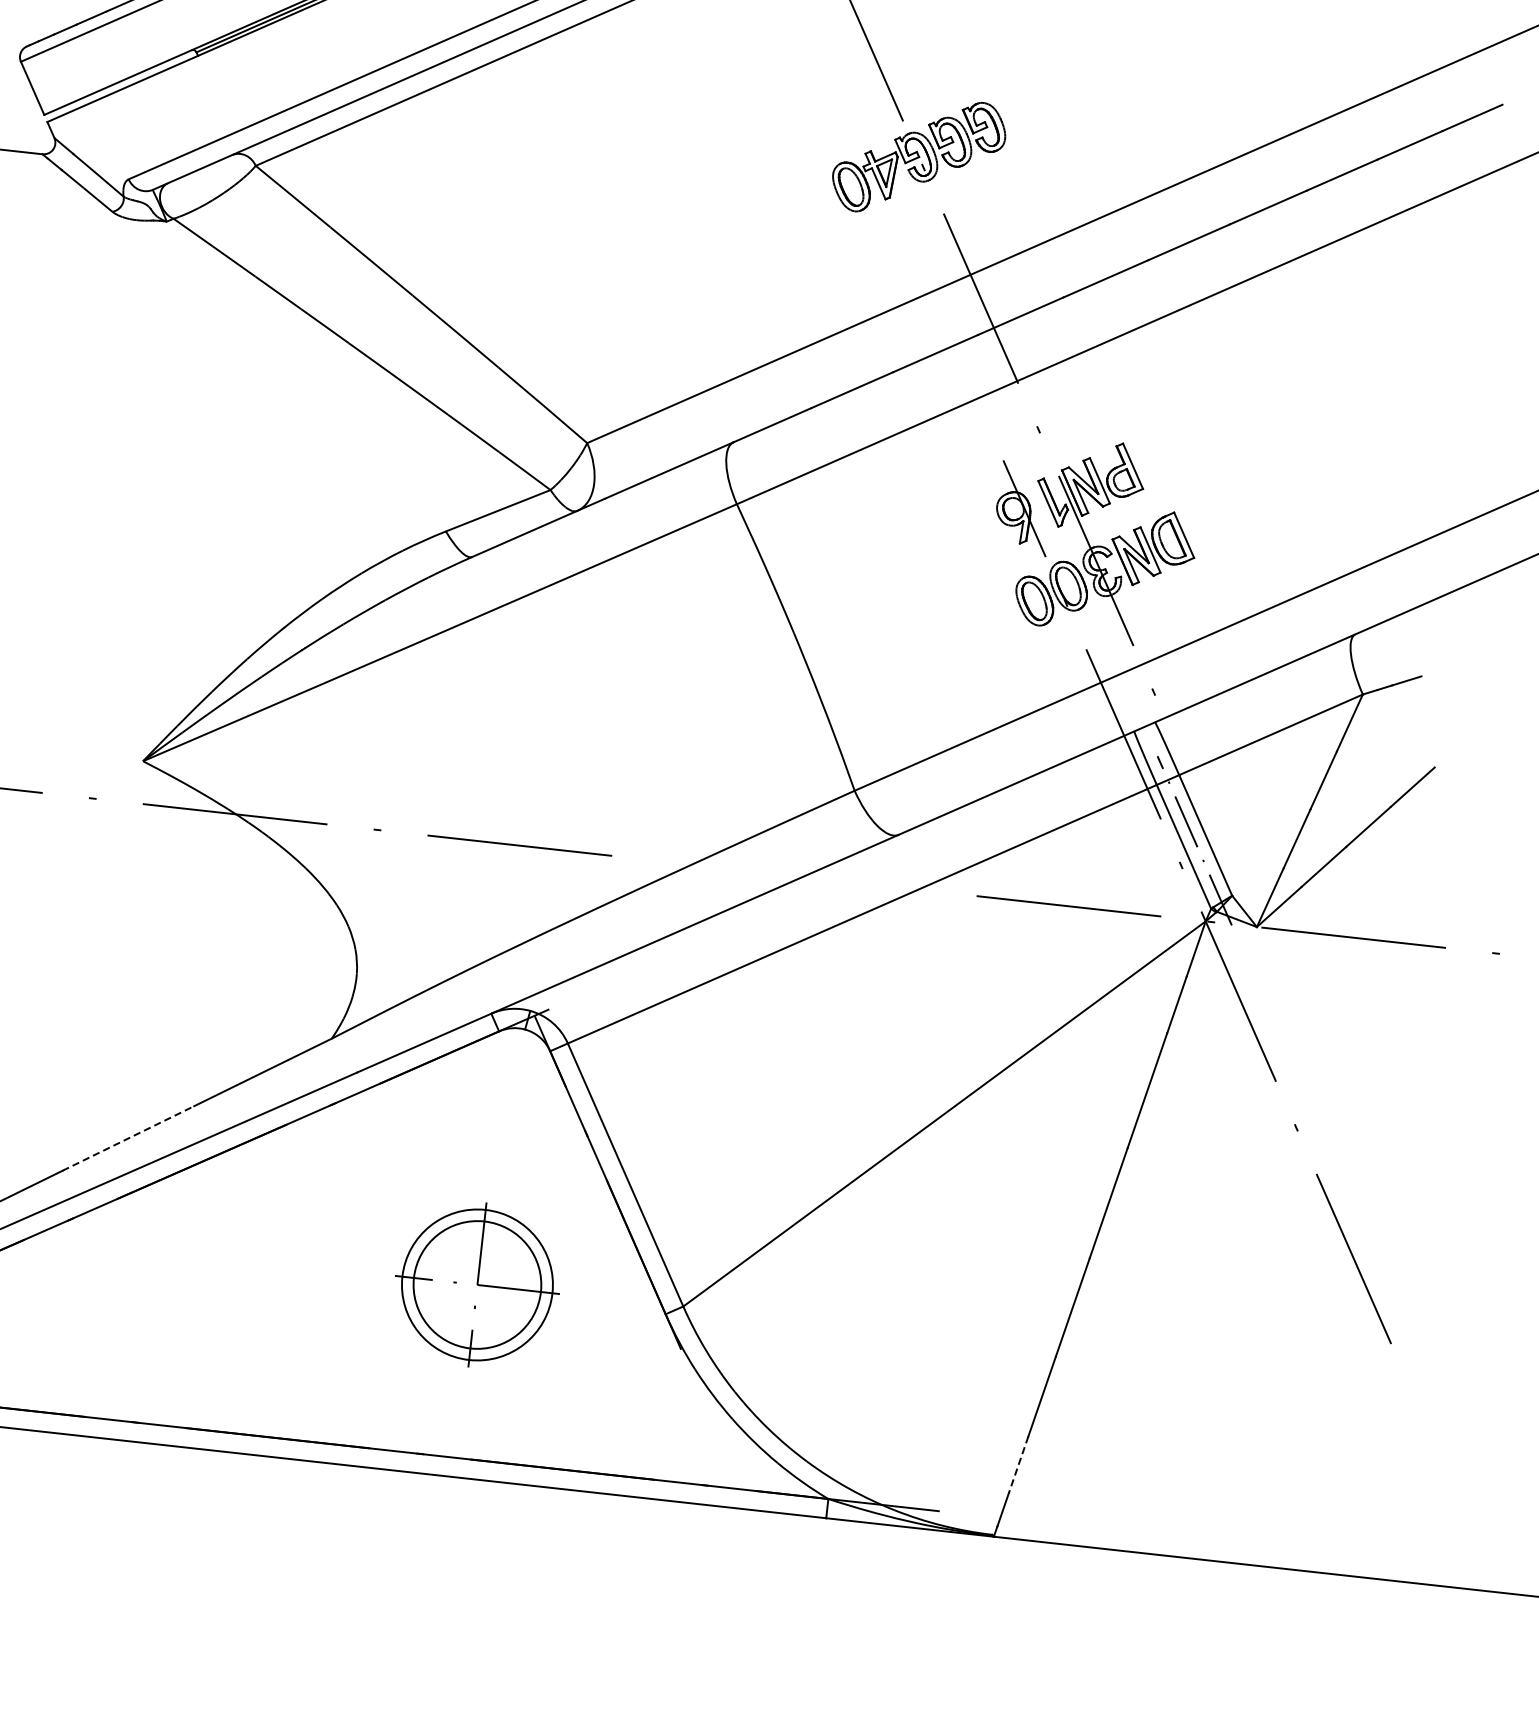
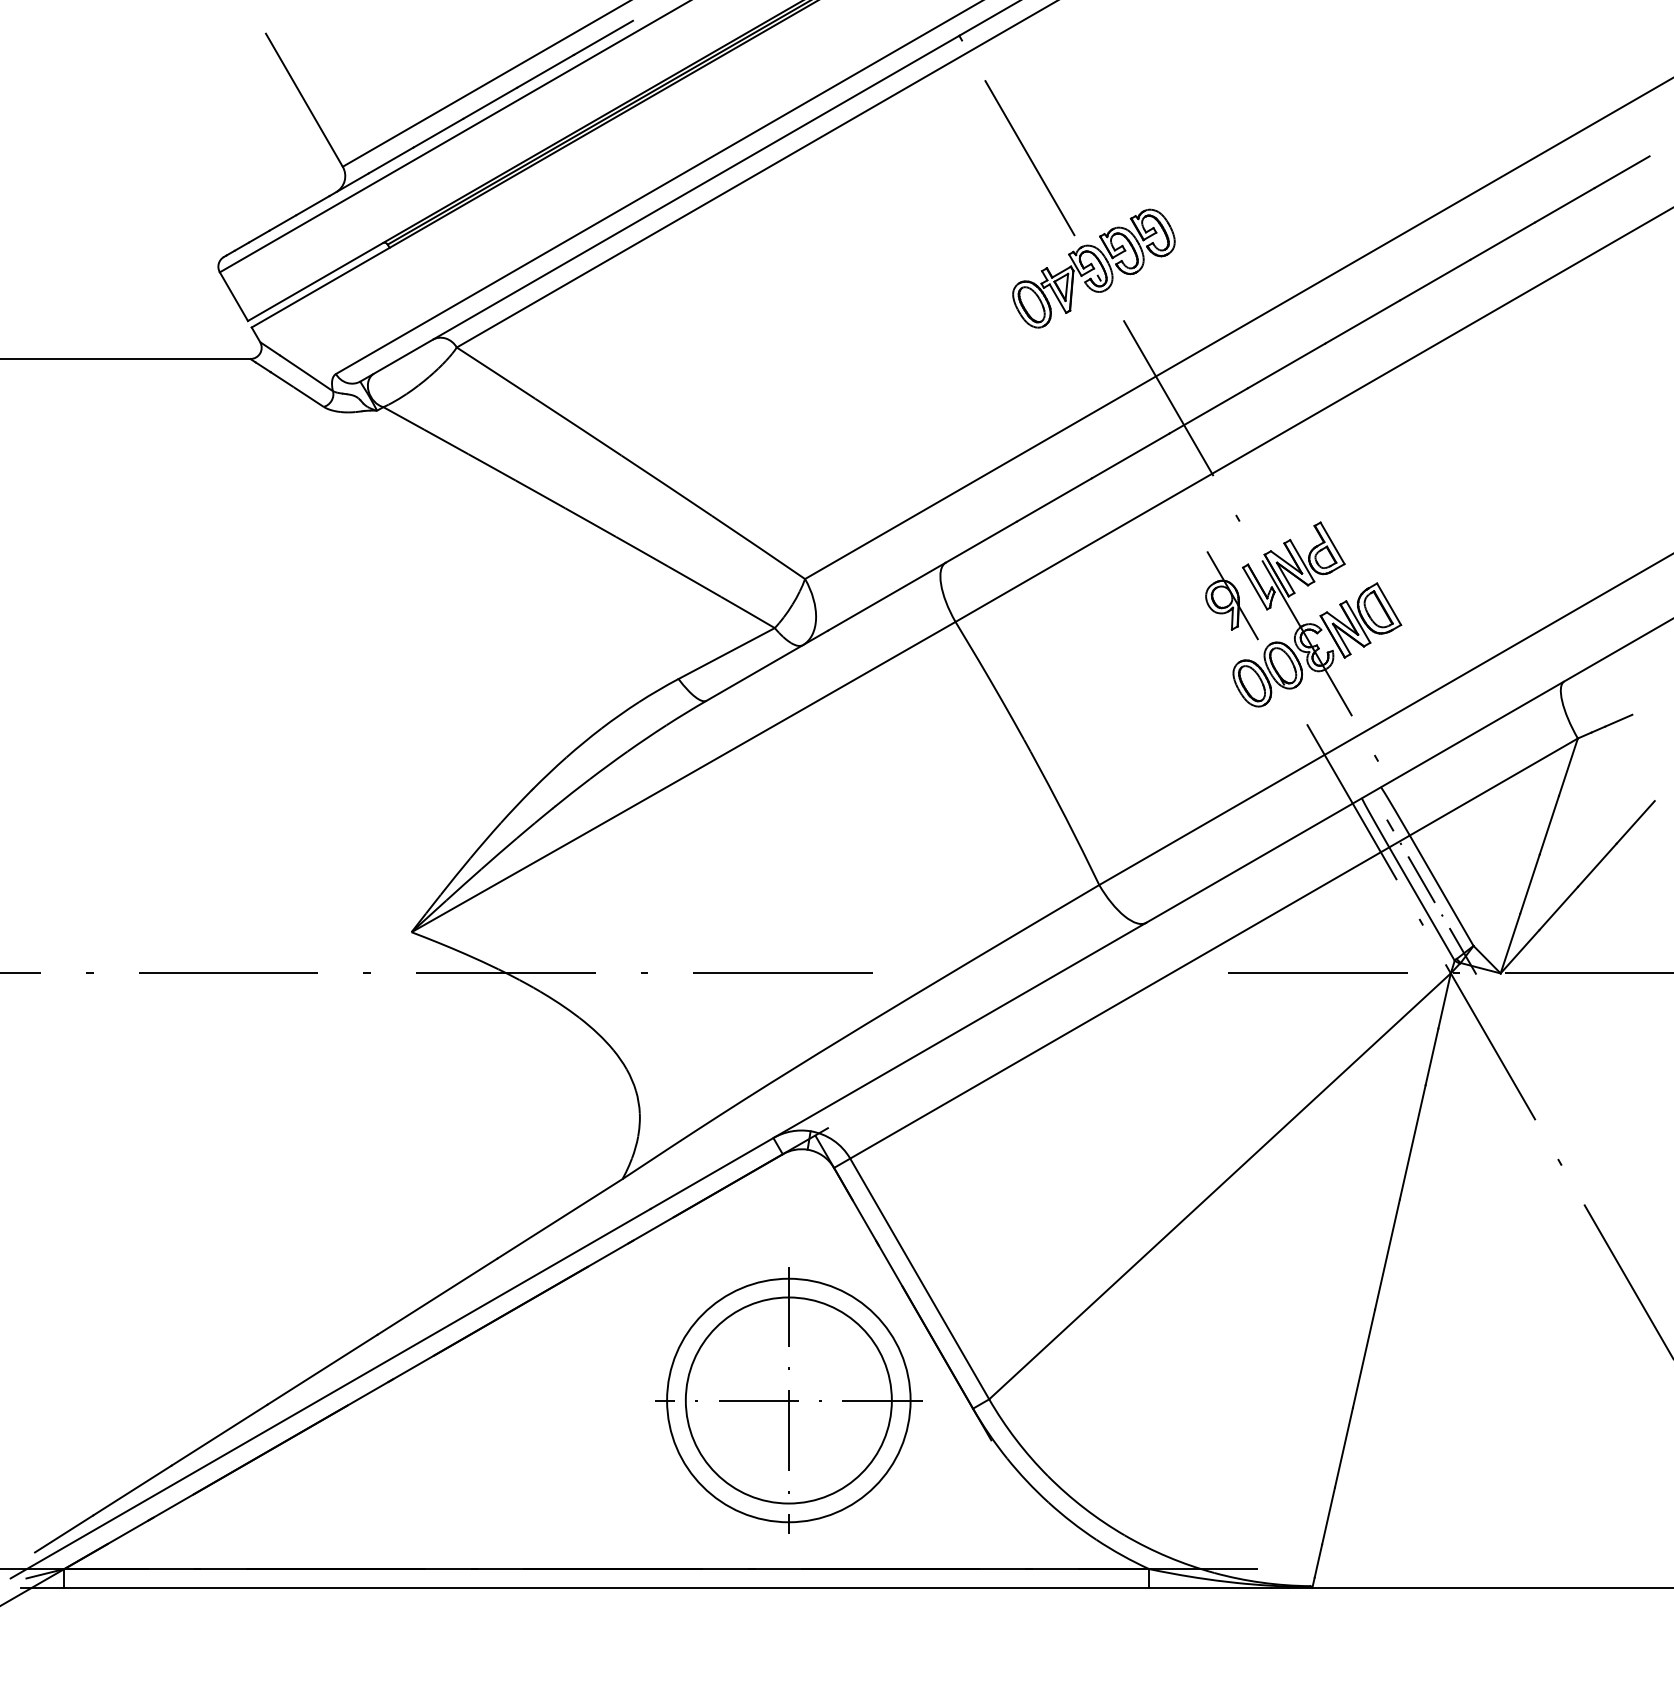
line: (128, 1138) -> (437, 1296), dashed -> solid
part: (477, 1284) -> (788, 1400), size x1.67
line: (1018, 1465) -> (1328, 1516), dashed -> solid

